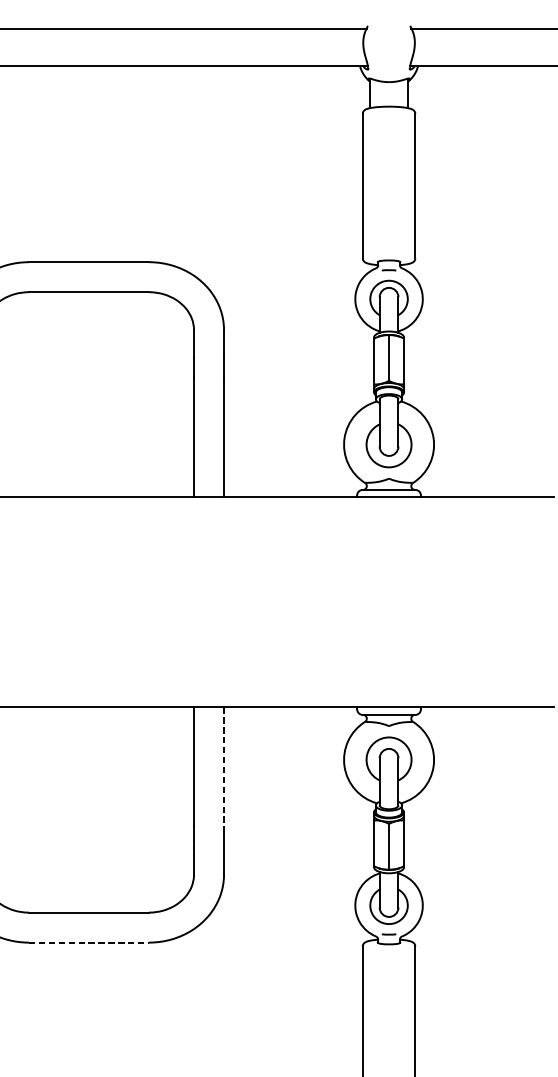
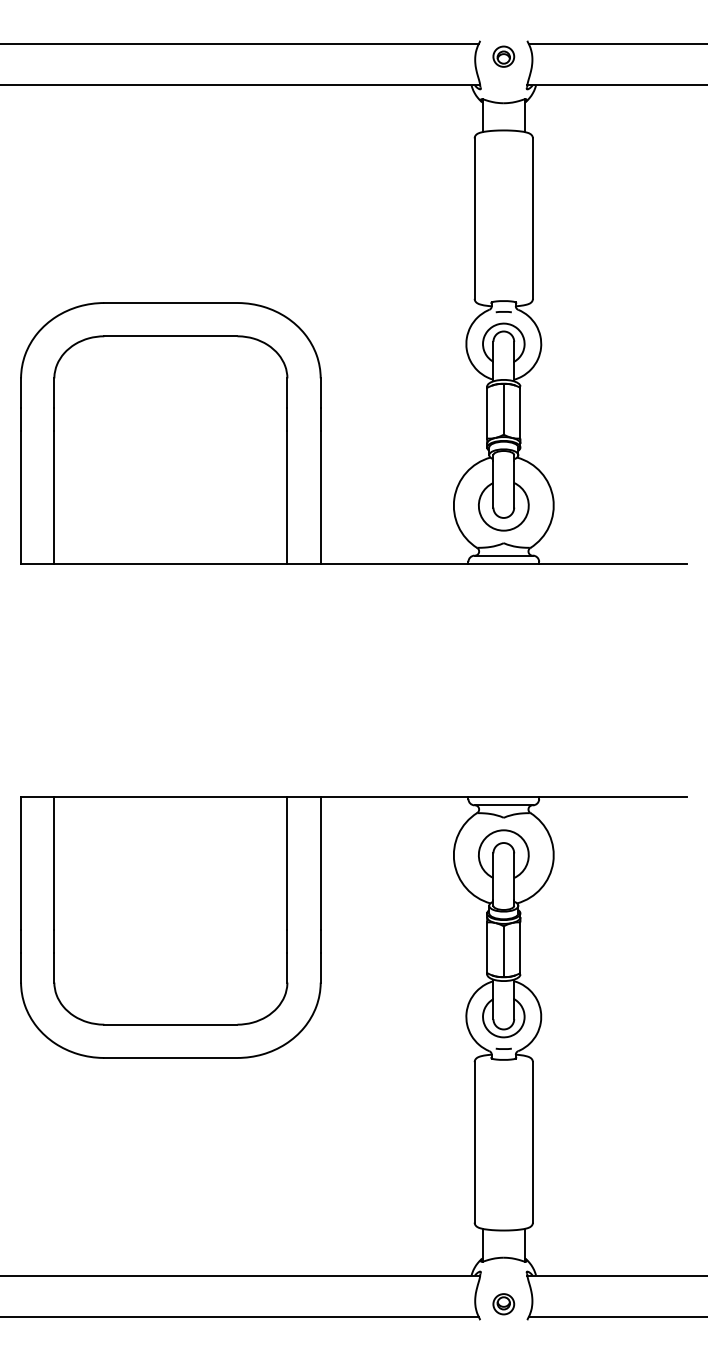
part: (388, 40) -> (503, 56), added
line: (223, 767) -> (320, 863), dashed -> solid
line: (88, 942) -> (170, 1057), dashed -> solid

